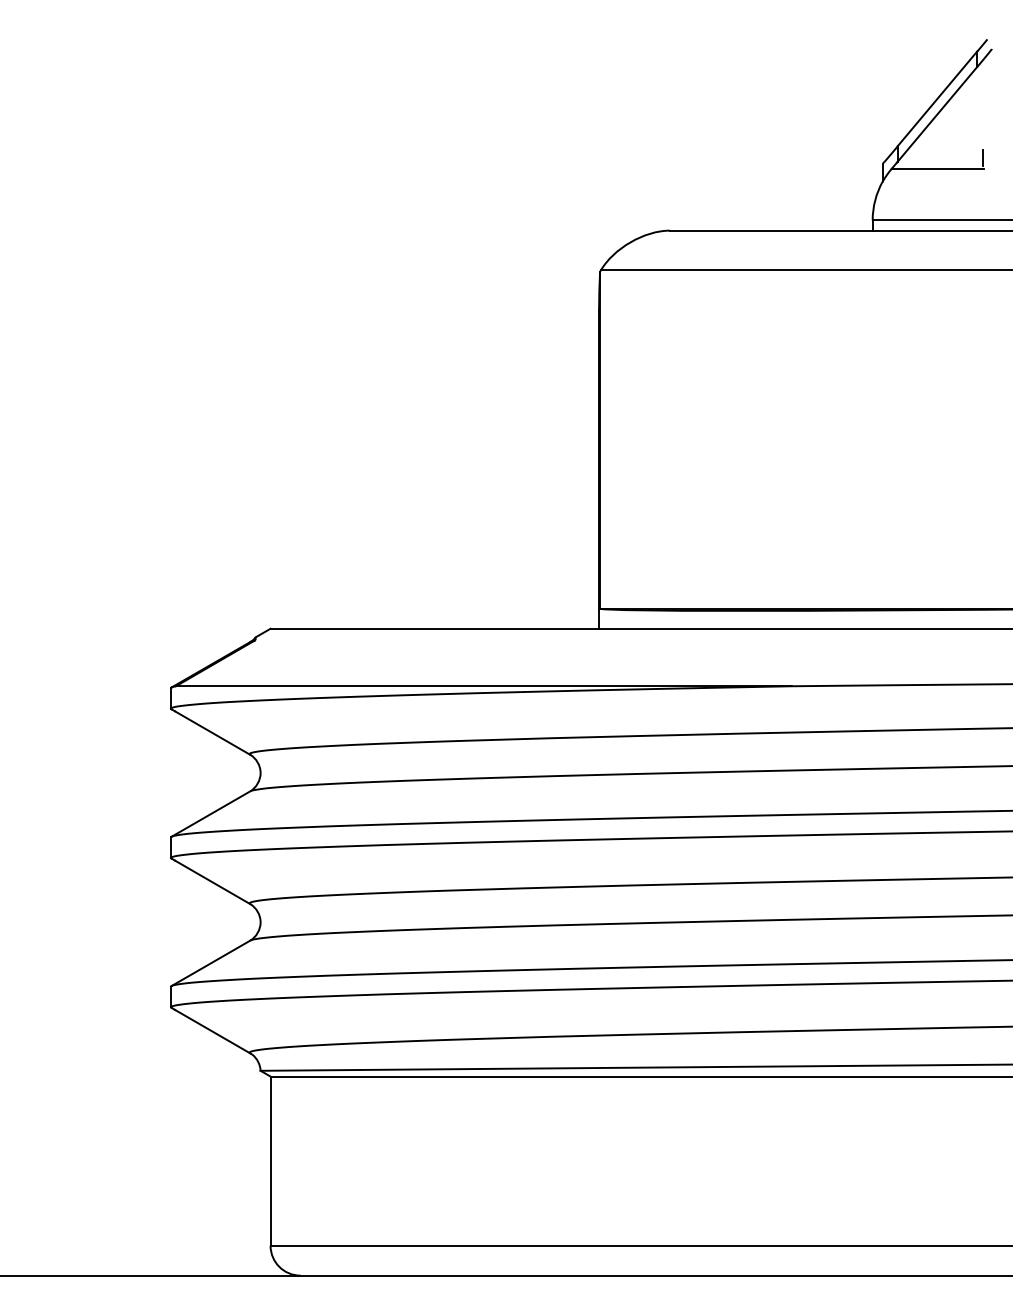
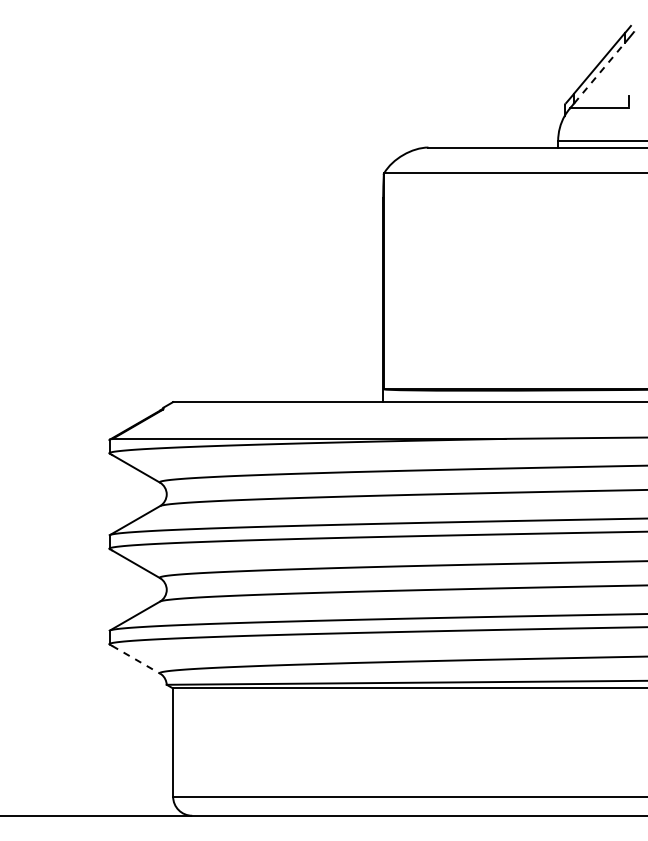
line: (937, 114) -> (599, 73), solid -> dashed
line: (213, 1031) -> (136, 659), solid -> dashed

